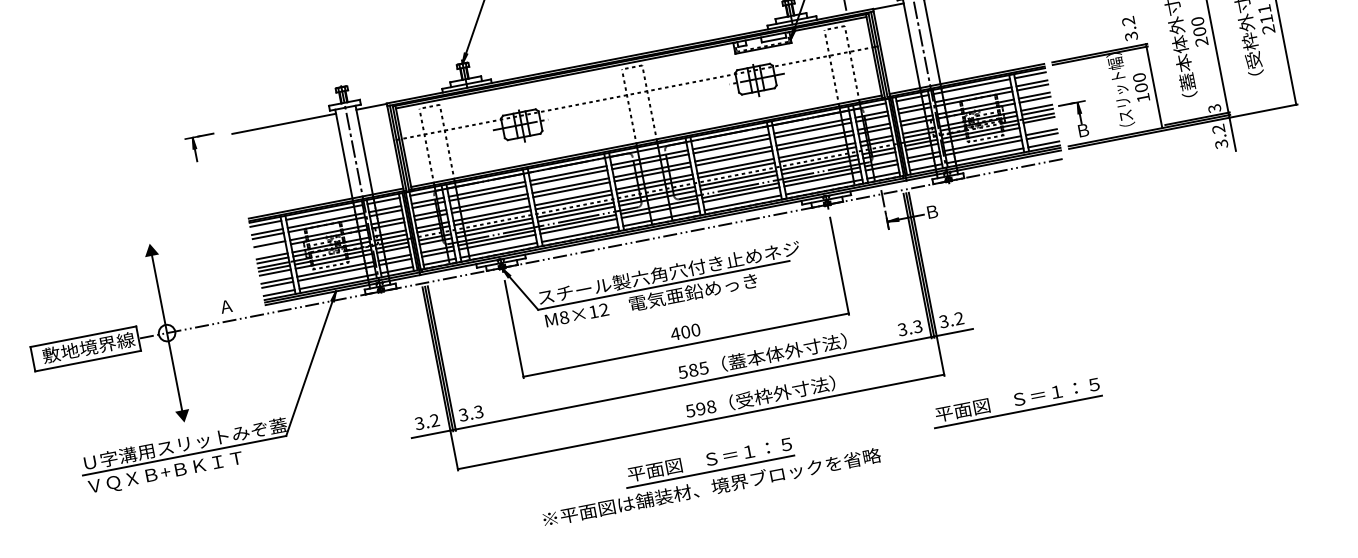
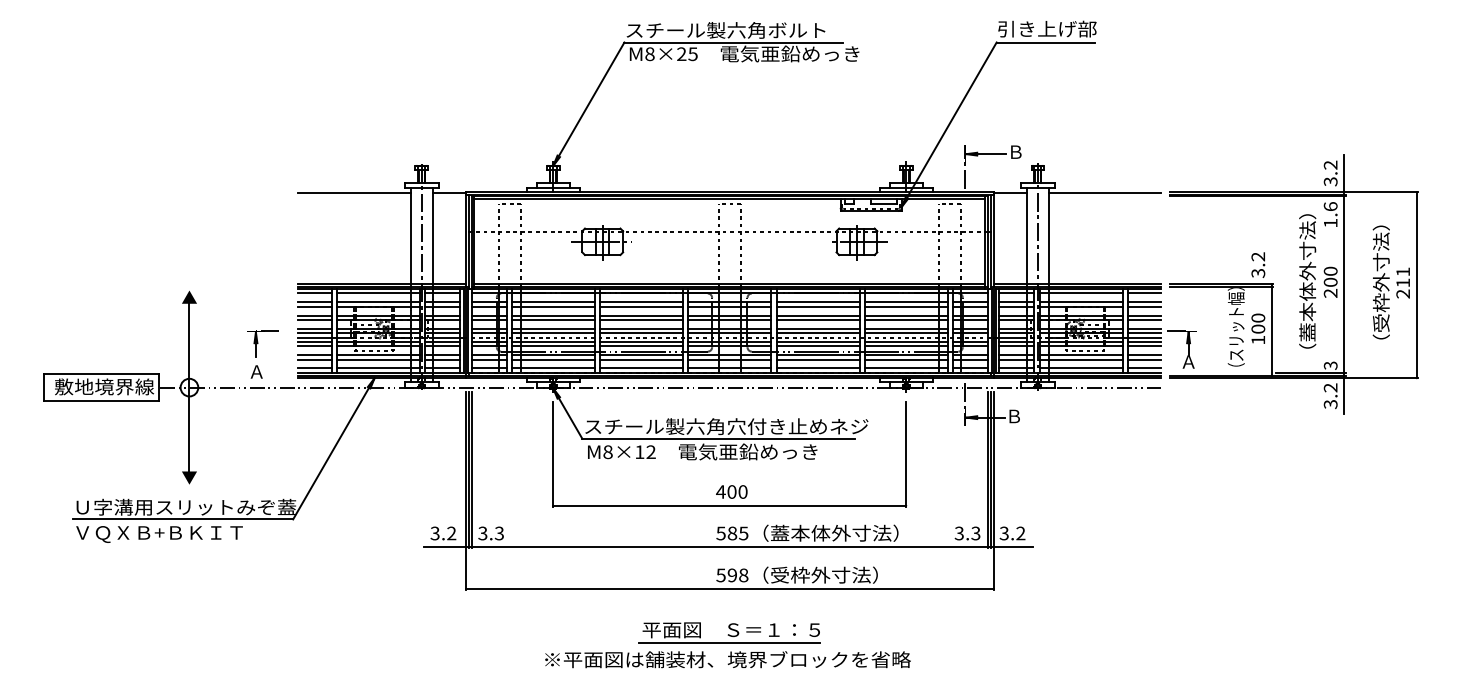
line: (1039, 124) -> (1144, 346), added
text: (1082, 130) -> (1188, 361), Ｂ -> Ａ
part: (200, 147) -> (262, 343), moved
line: (270, 247) -> (314, 319), added
part: (1016, 402) -> (1063, 632), removed

